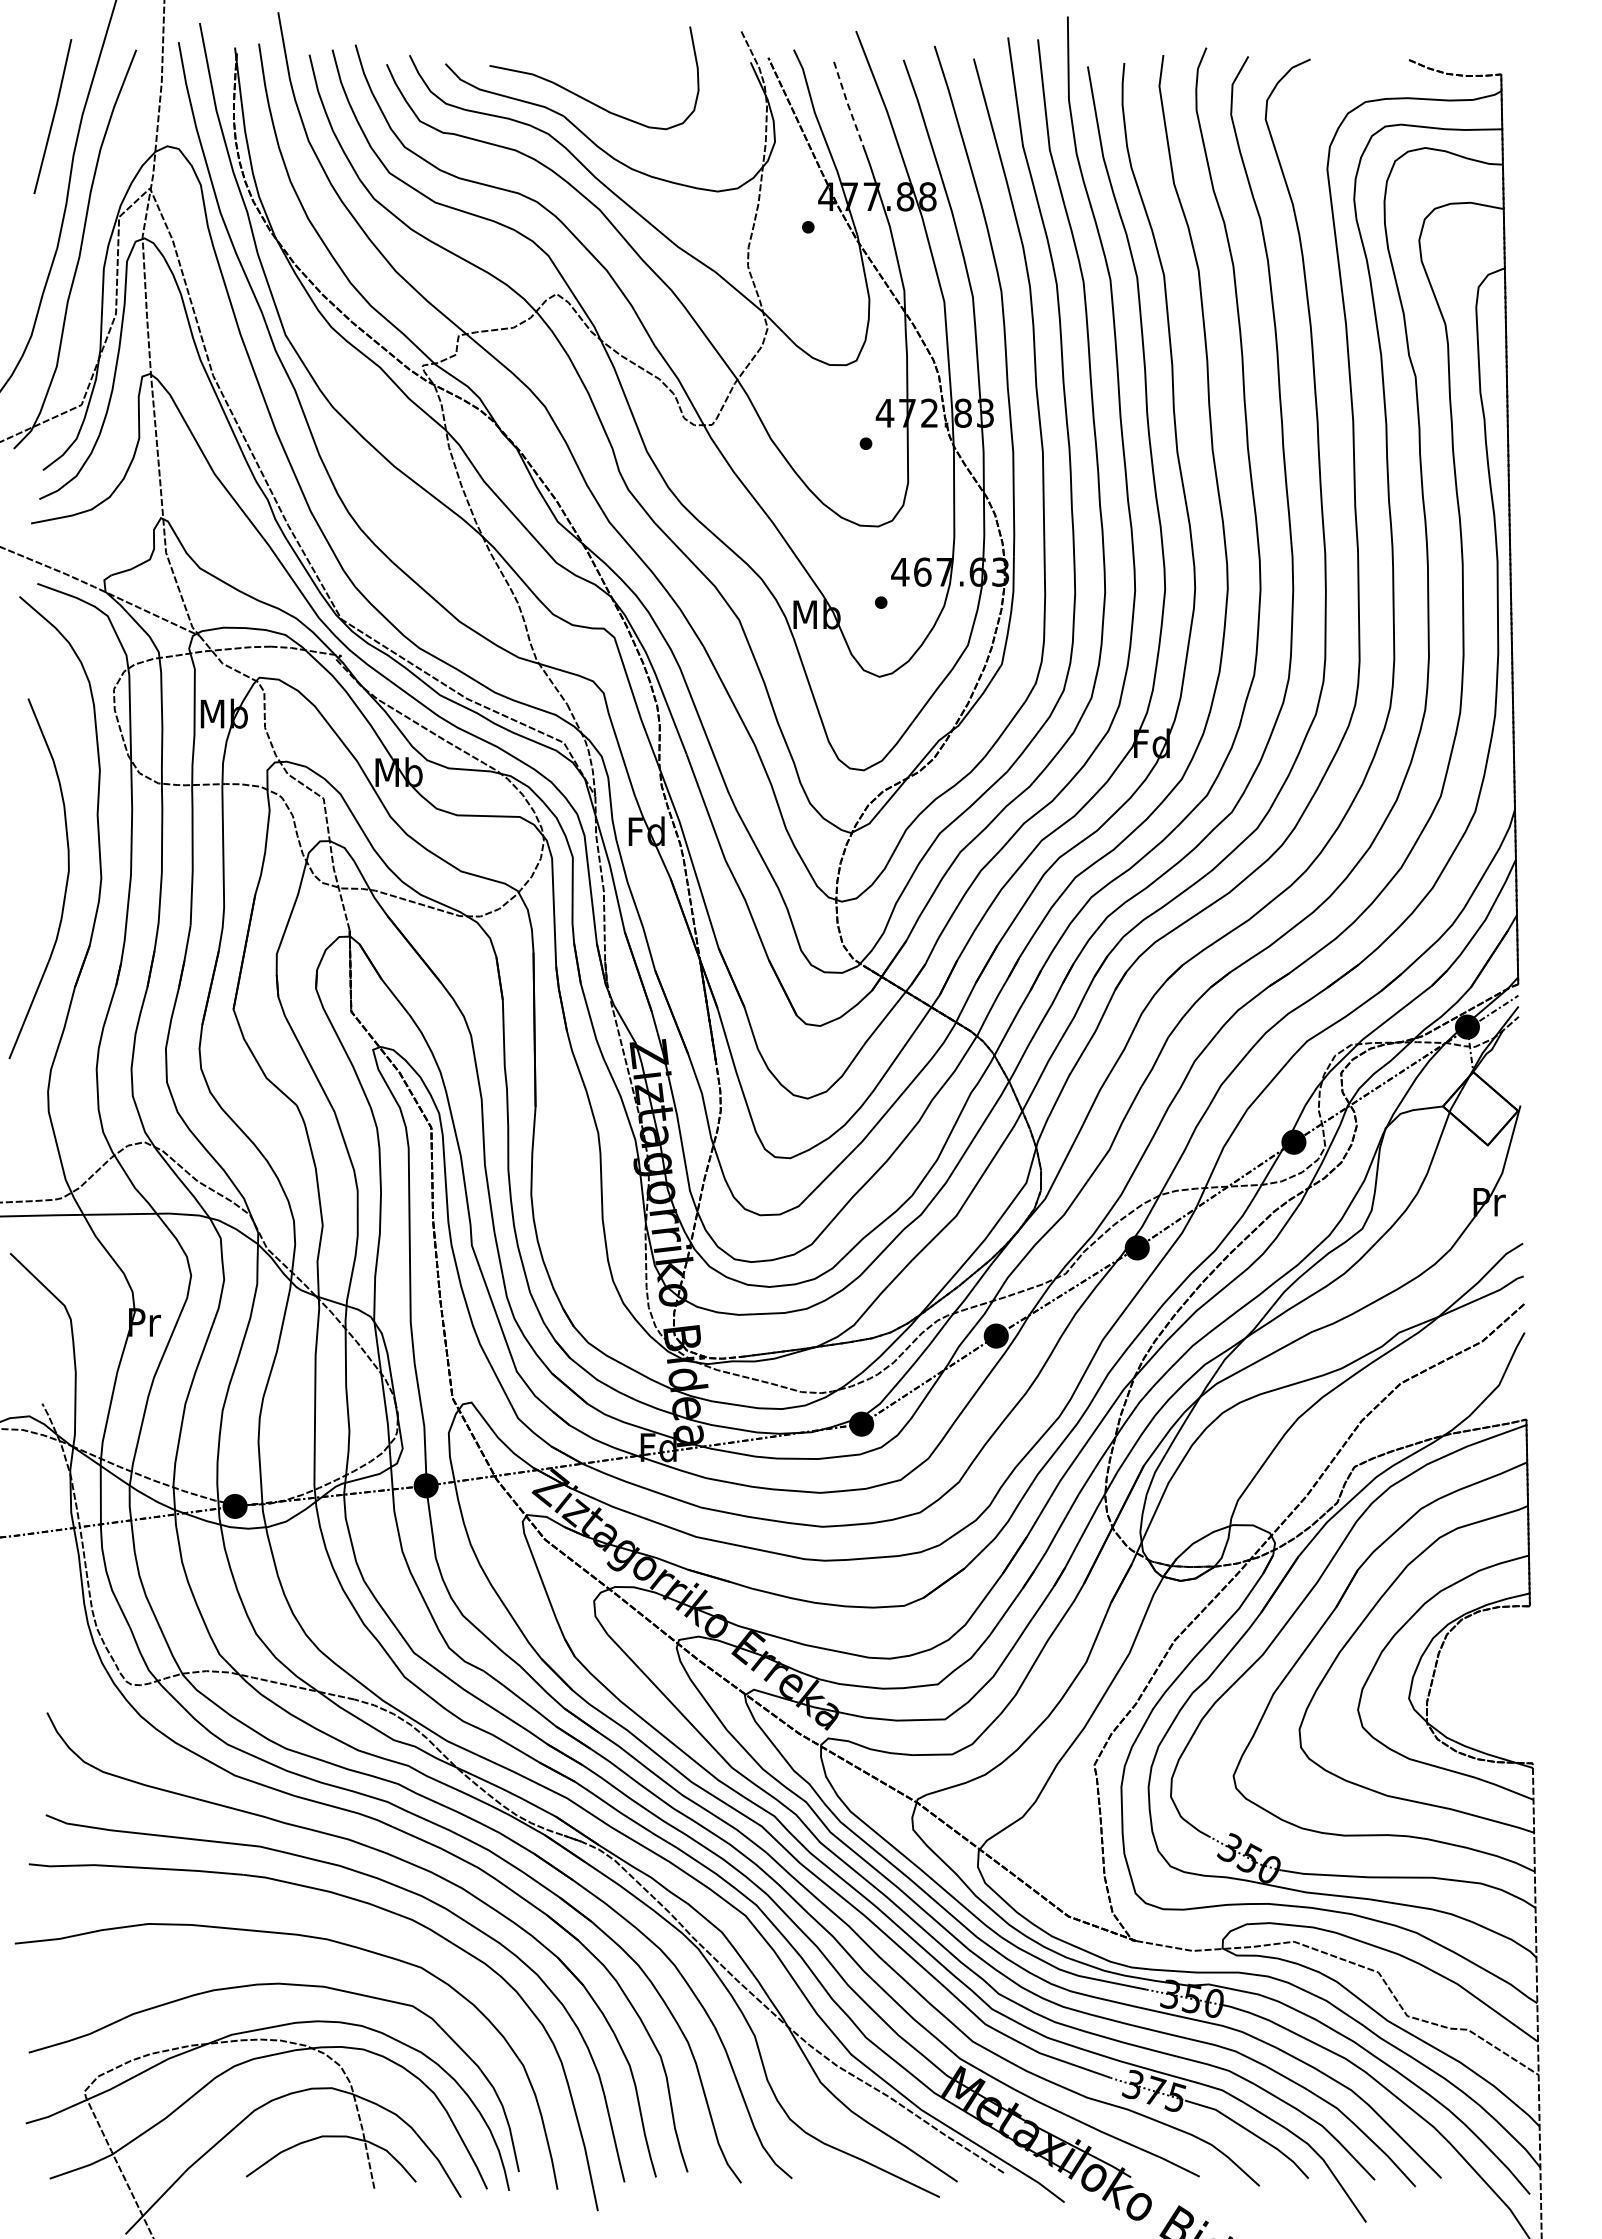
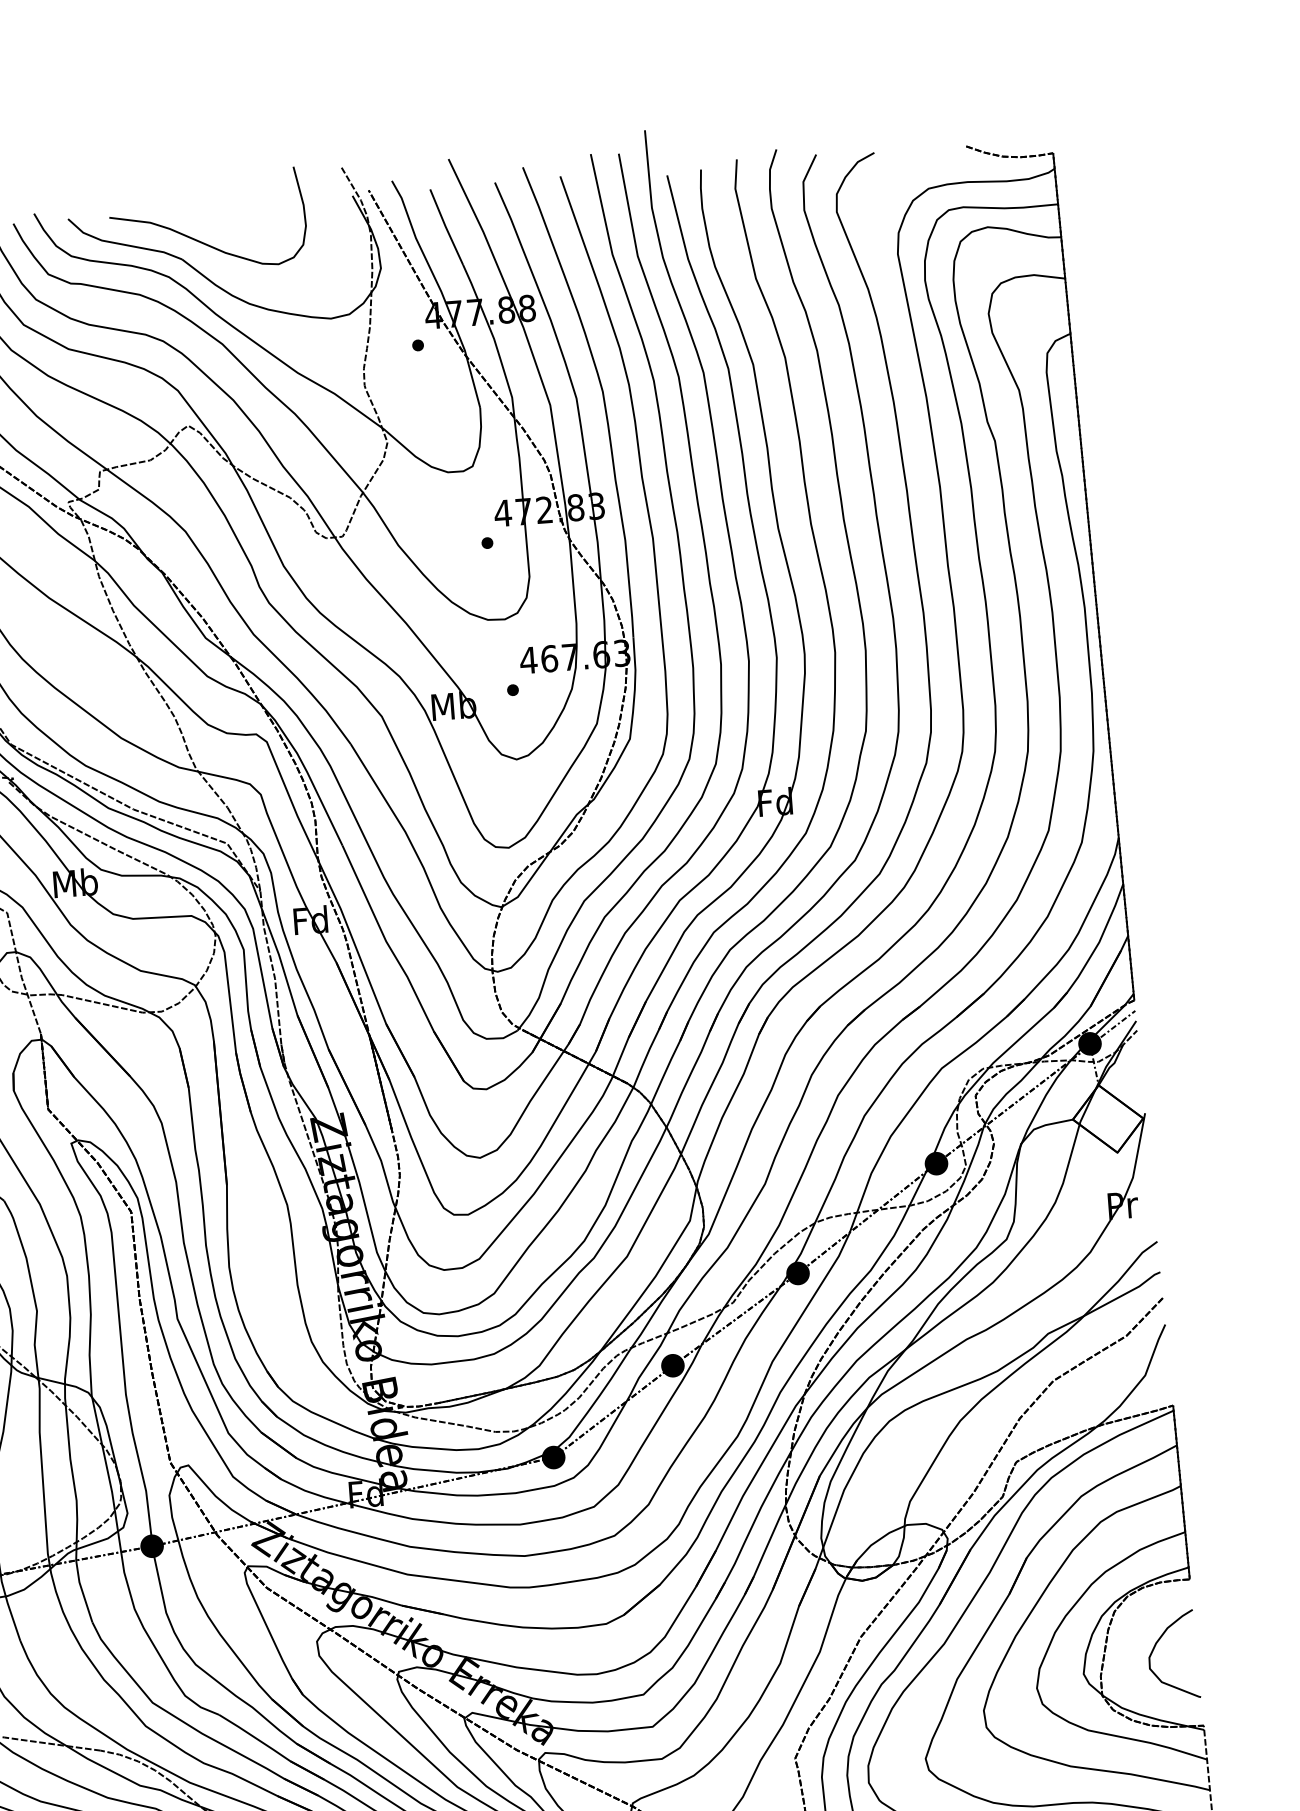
line: (847, 103) -> (445, 227), dashed -> solid
curve: (1487, 1676) -> (1155, 1647), added

